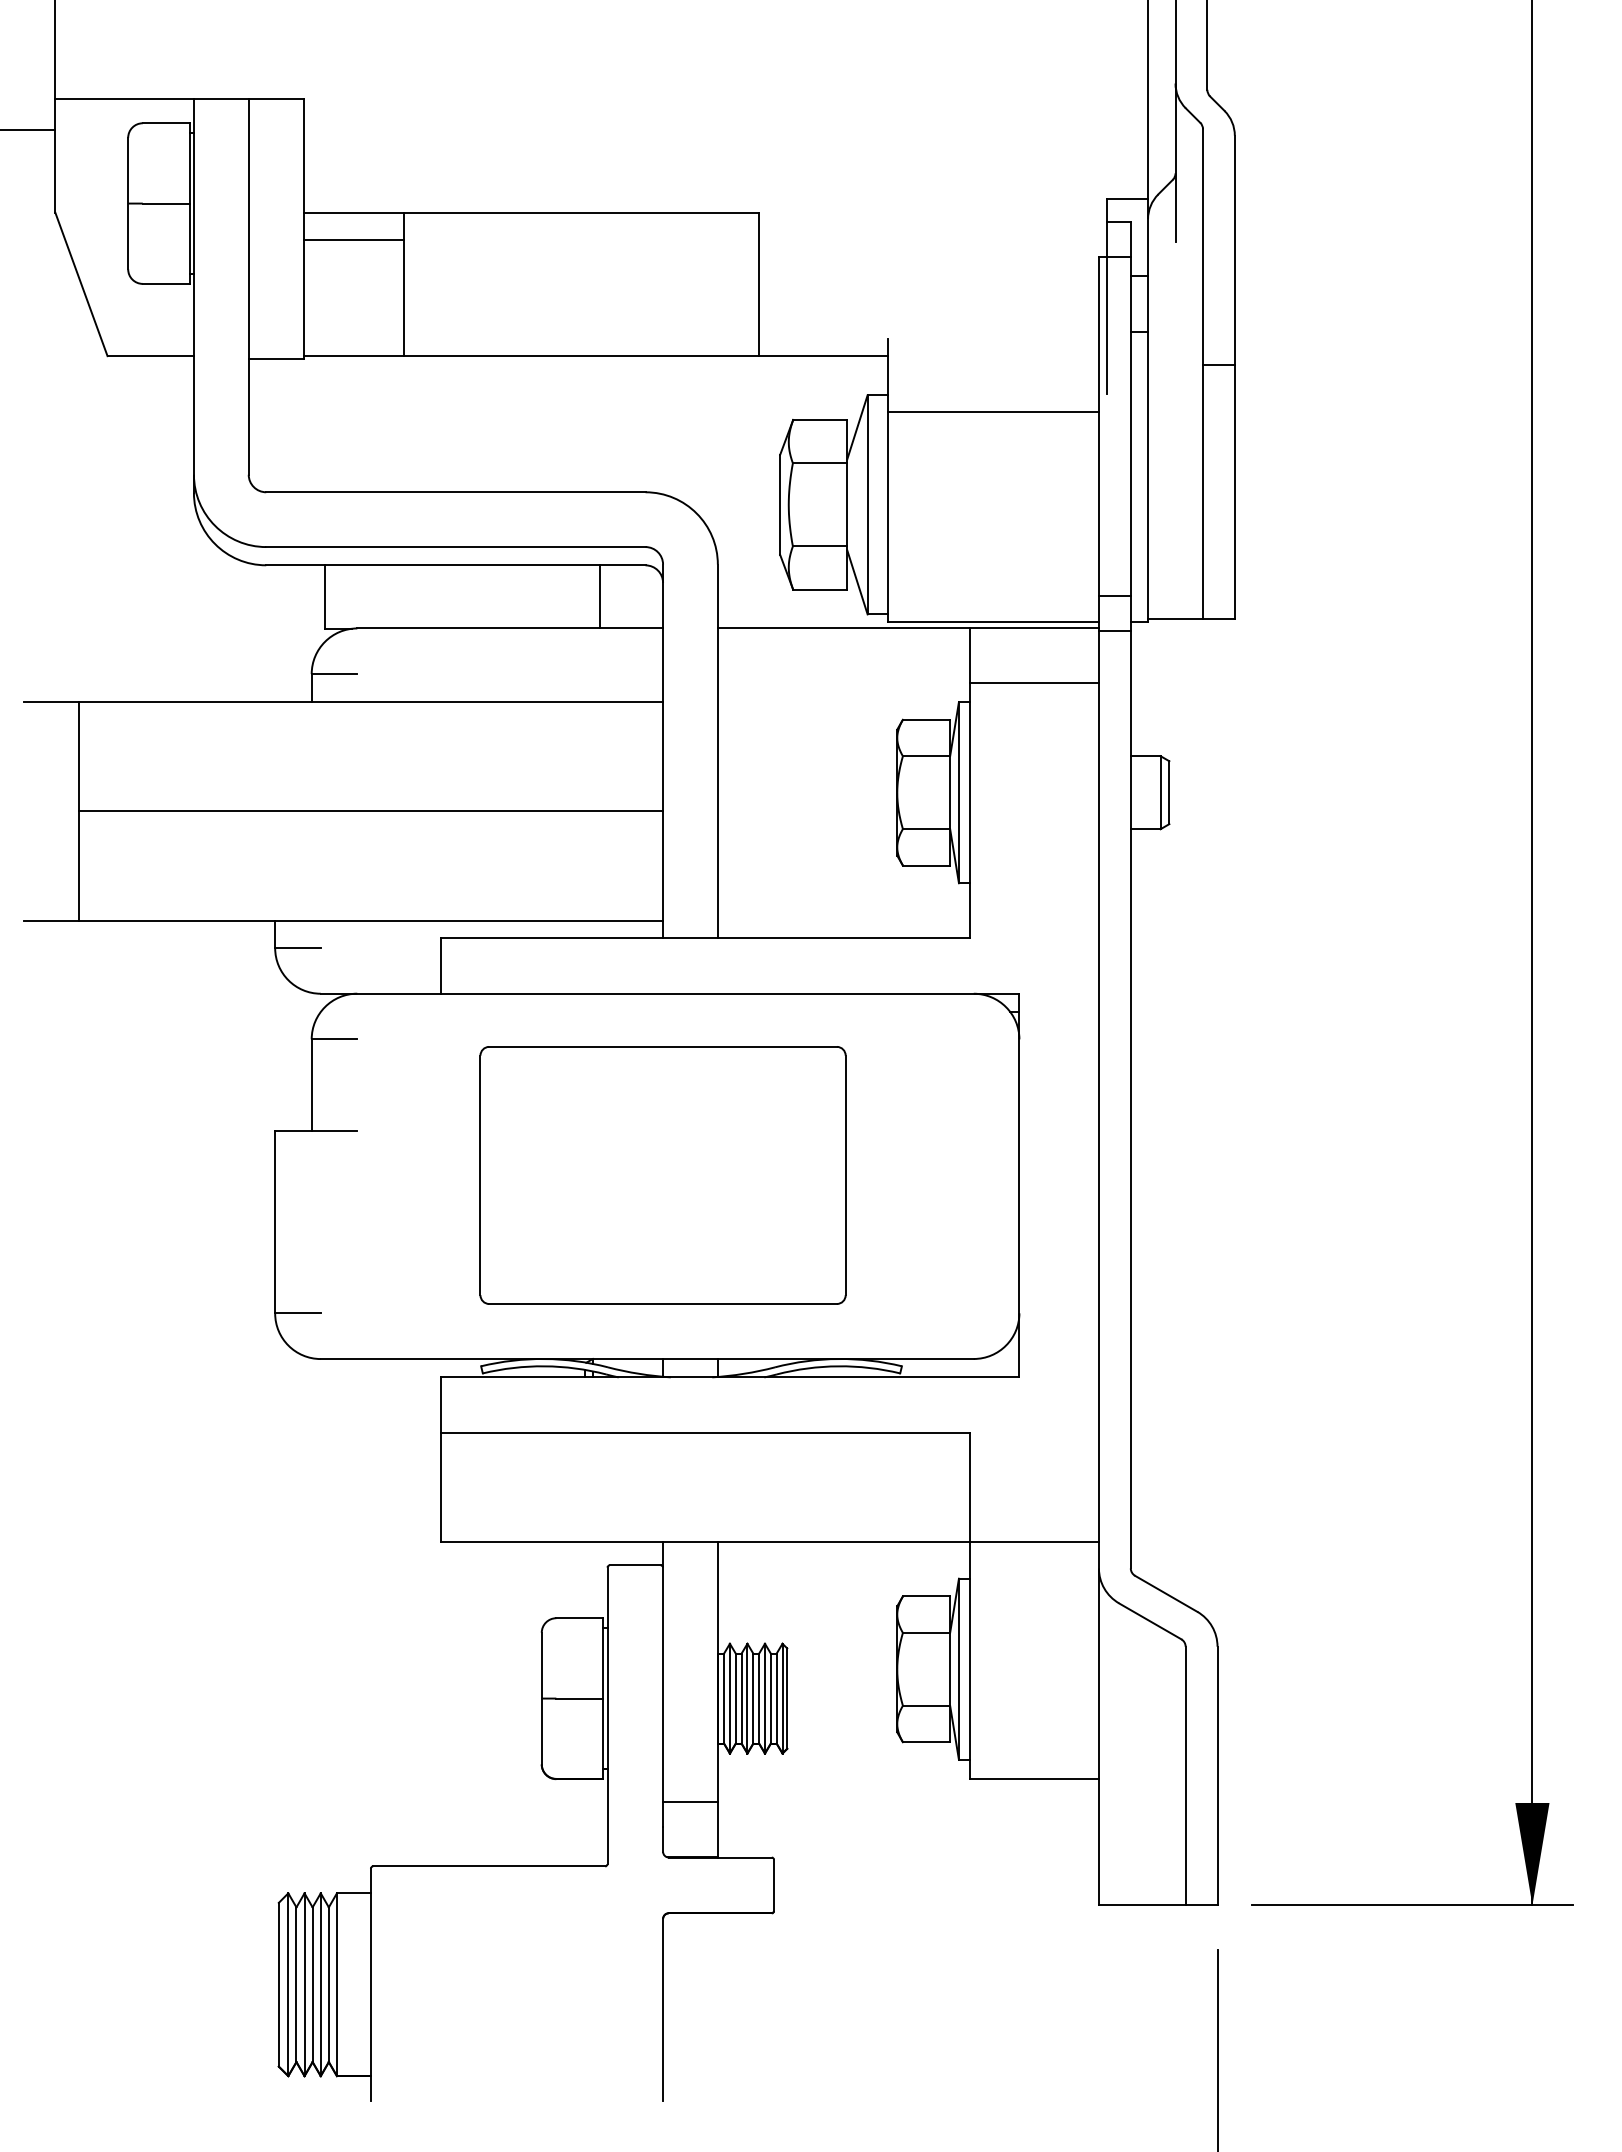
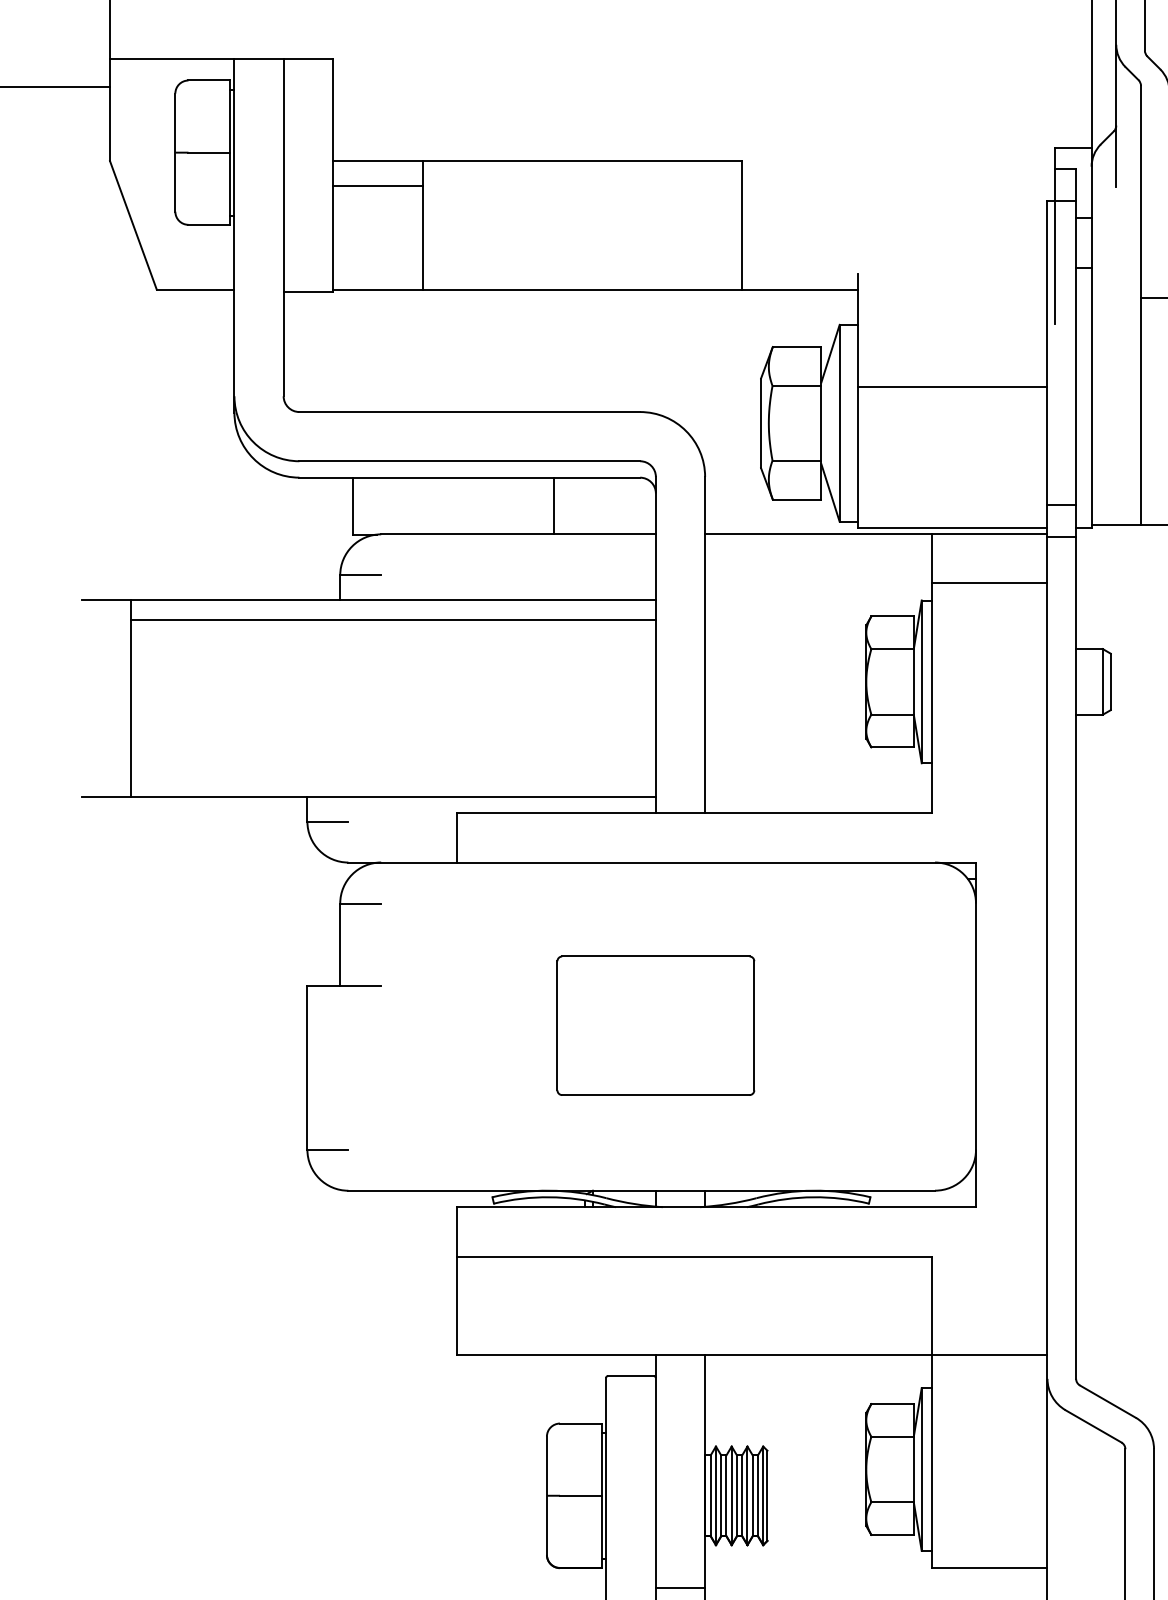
line: (992, 411) -> (951, 387), moved
line: (600, 596) -> (554, 505), moved
line: (370, 811) -> (393, 620), moved
part: (662, 1175) -> (655, 1025), size x0.6

